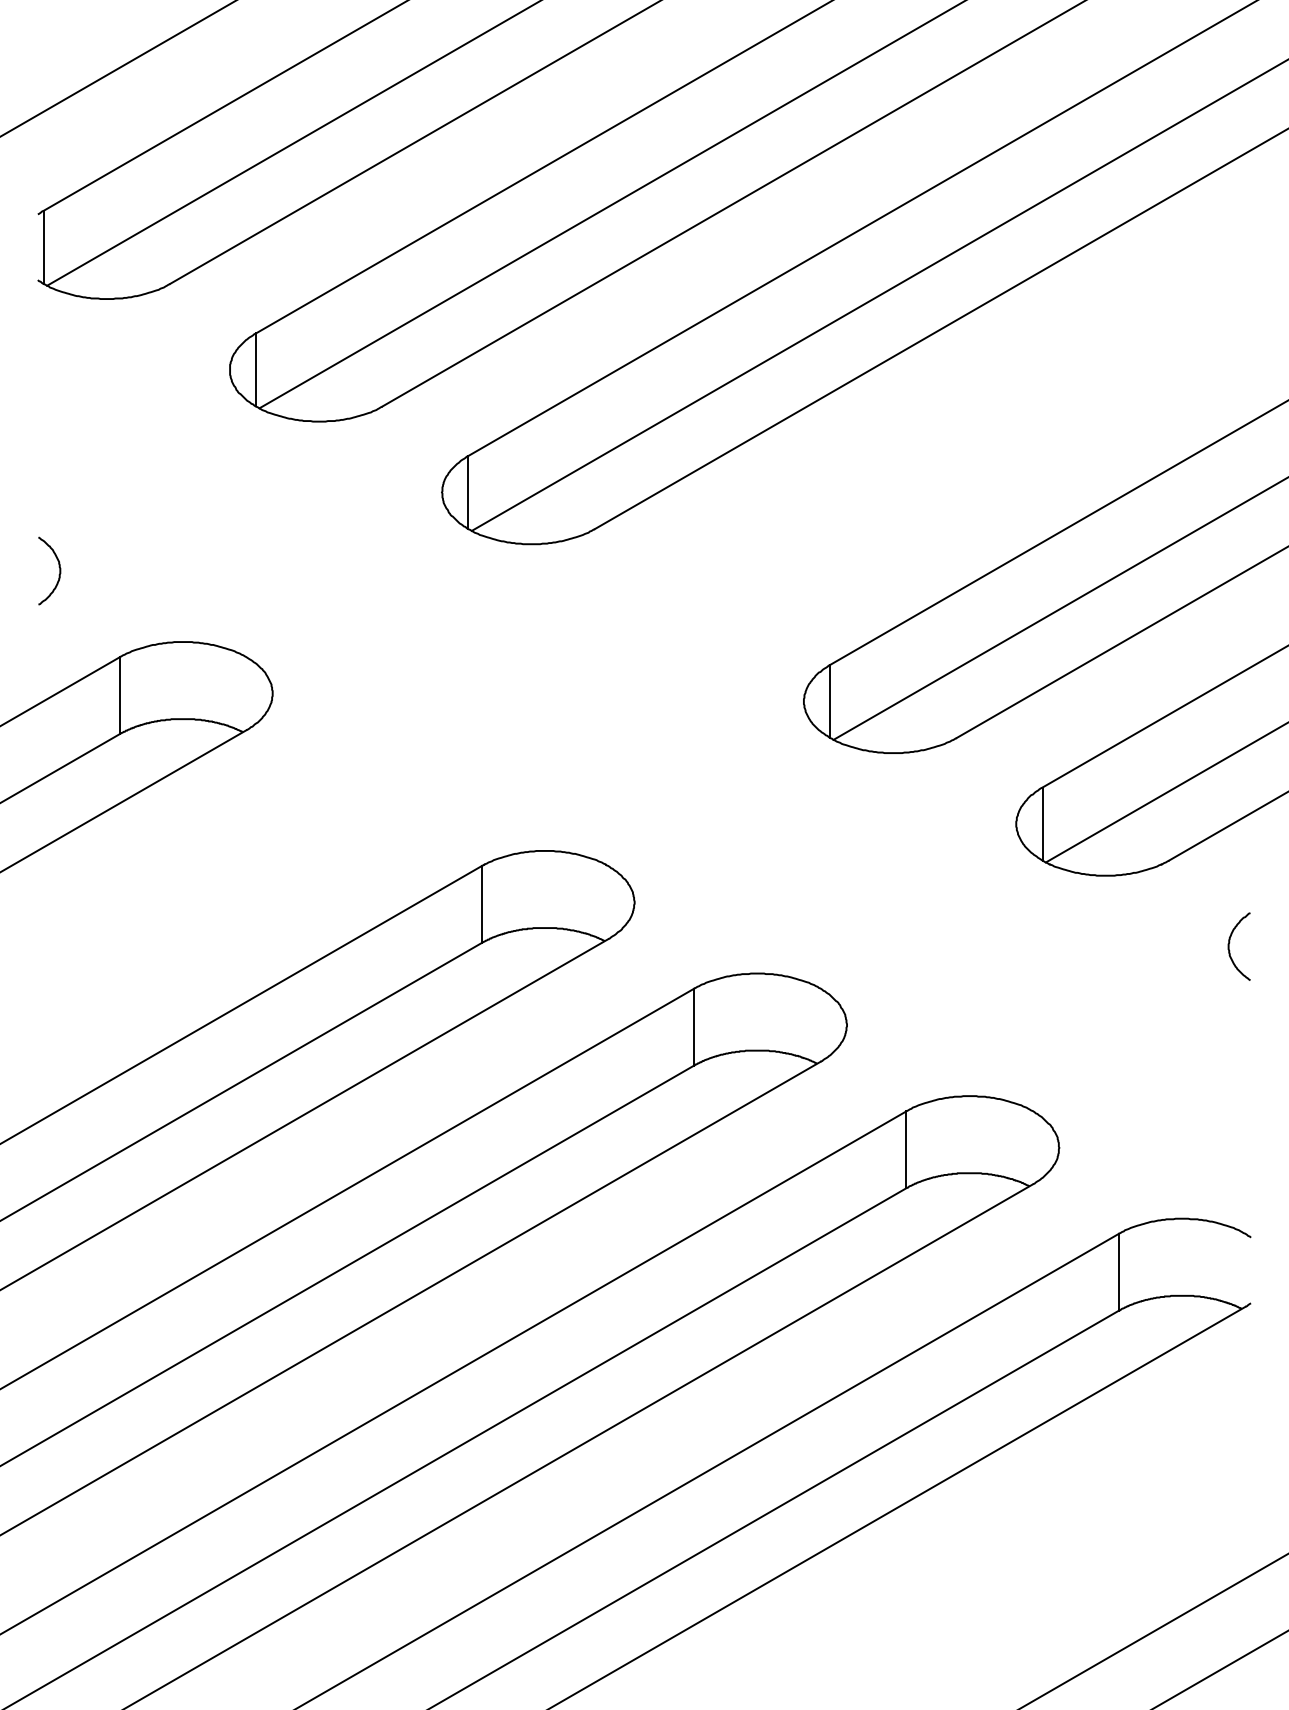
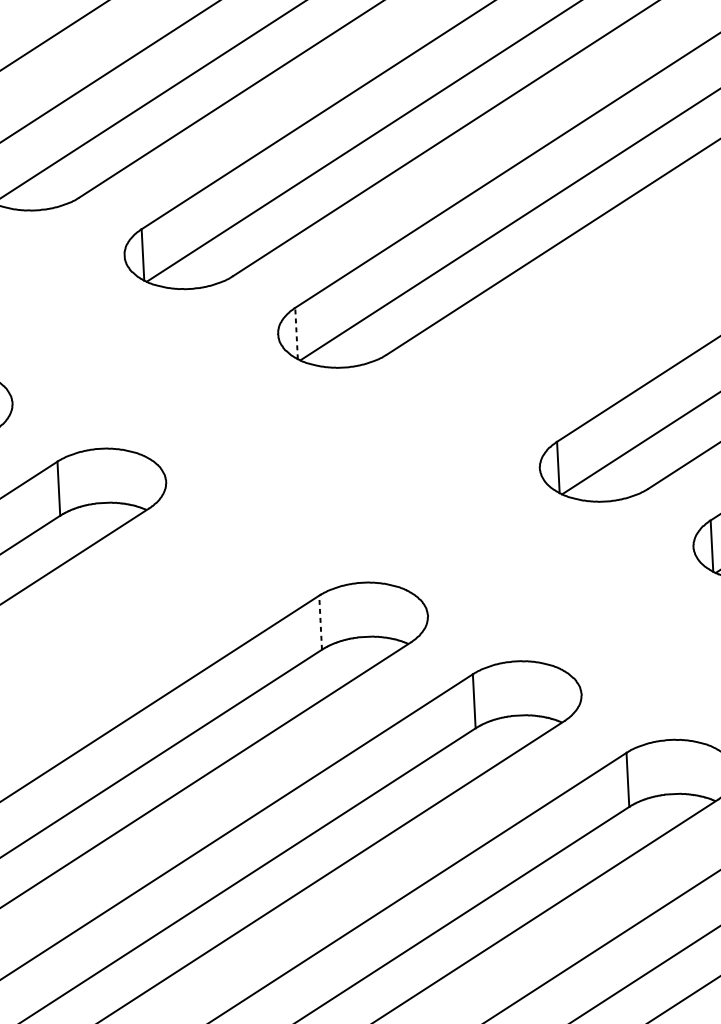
line: (468, 492) -> (296, 333), solid -> dashed
line: (481, 904) -> (320, 622), solid -> dashed

